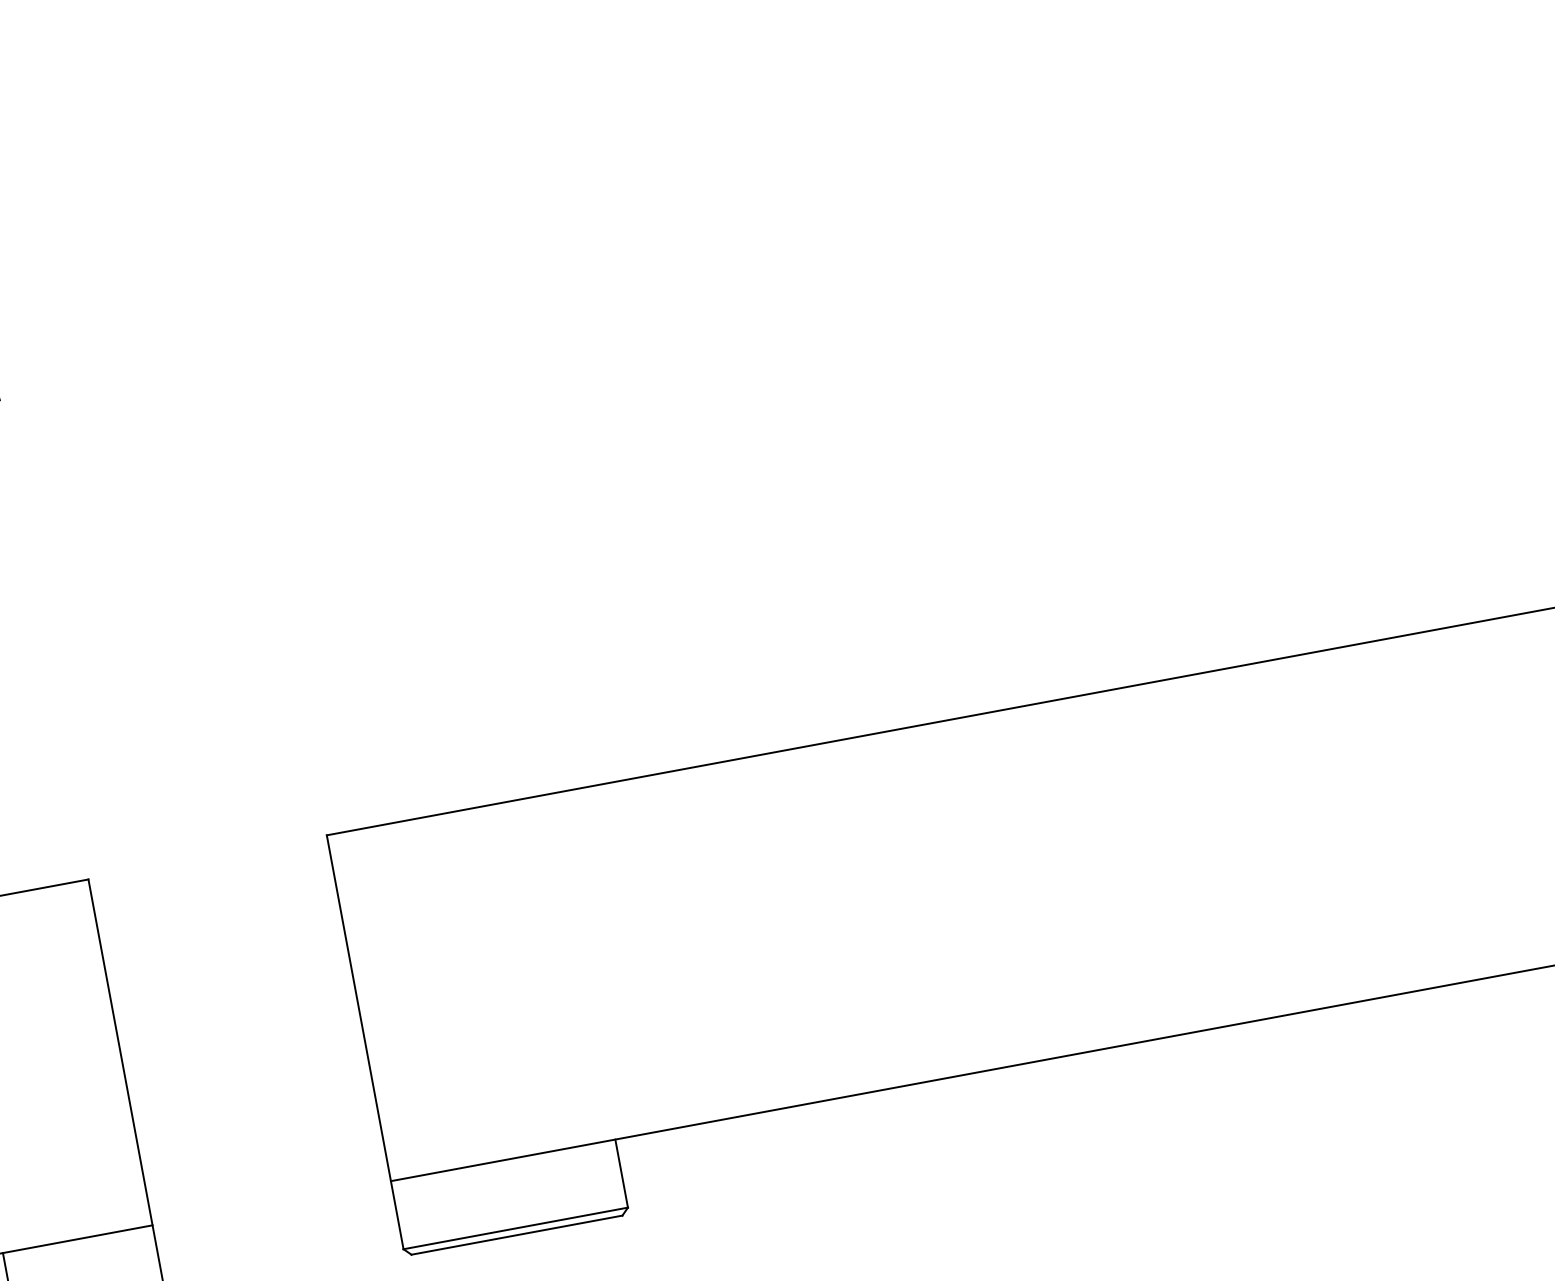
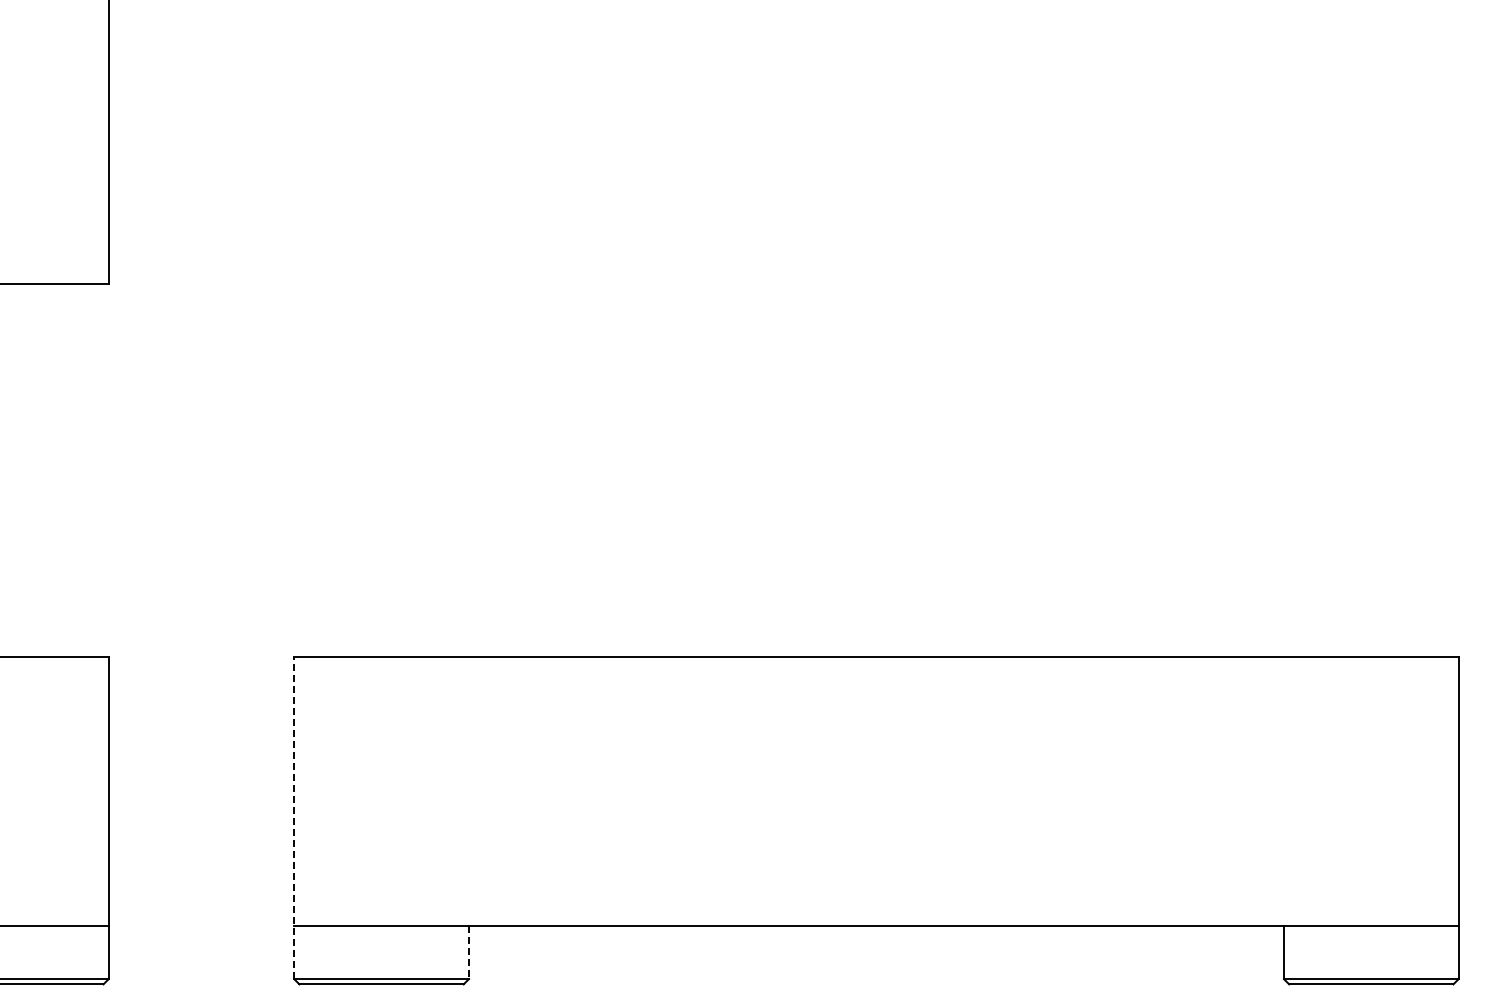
line: (365, 1041) -> (294, 817), solid -> dashed
line: (621, 1174) -> (468, 953), solid -> dashed

